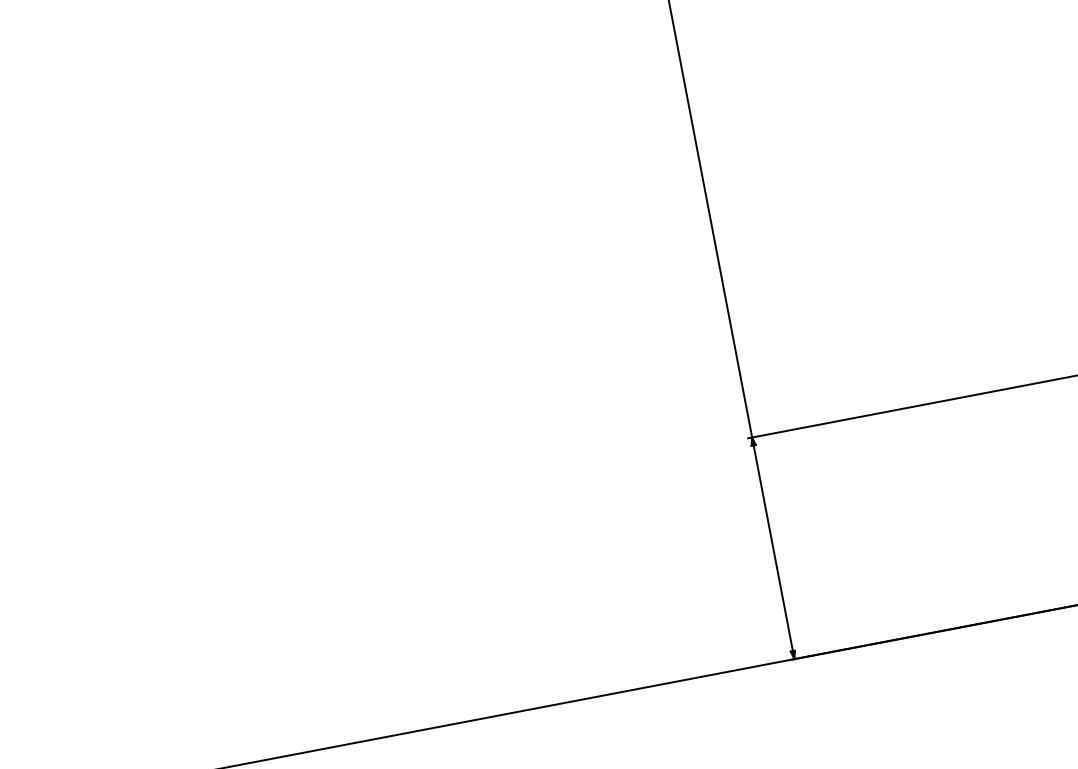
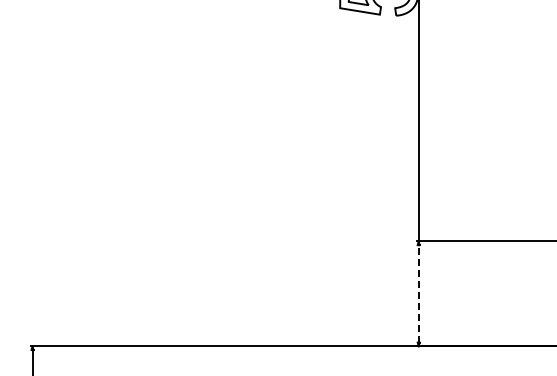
line: (772, 547) -> (418, 293), solid -> dashed

